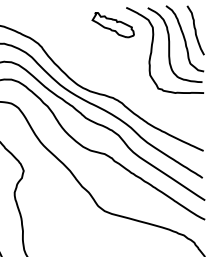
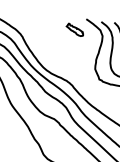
part: (112, 25) -> (74, 30), size x0.6

